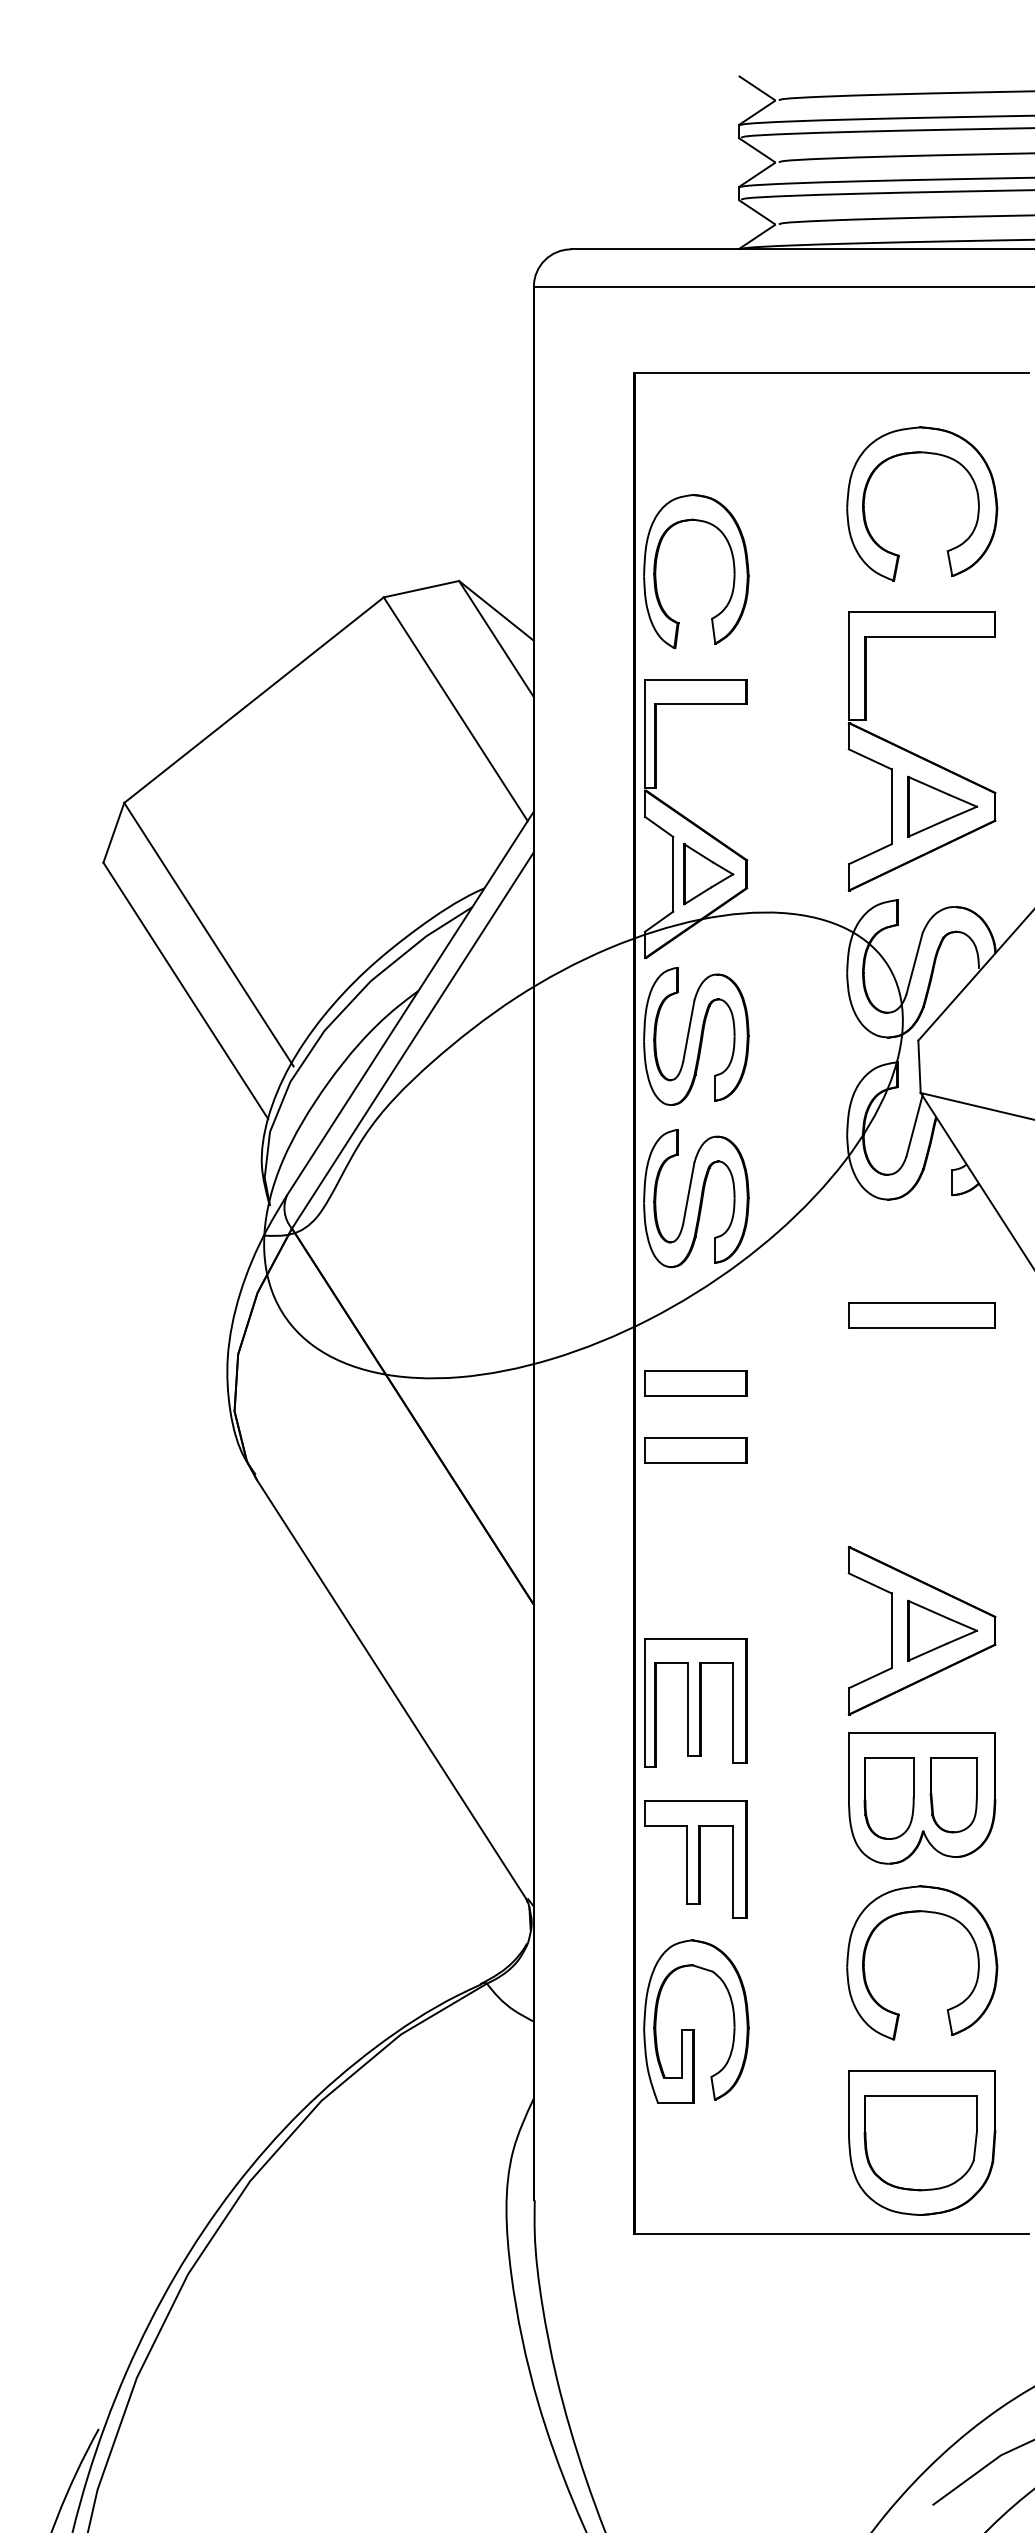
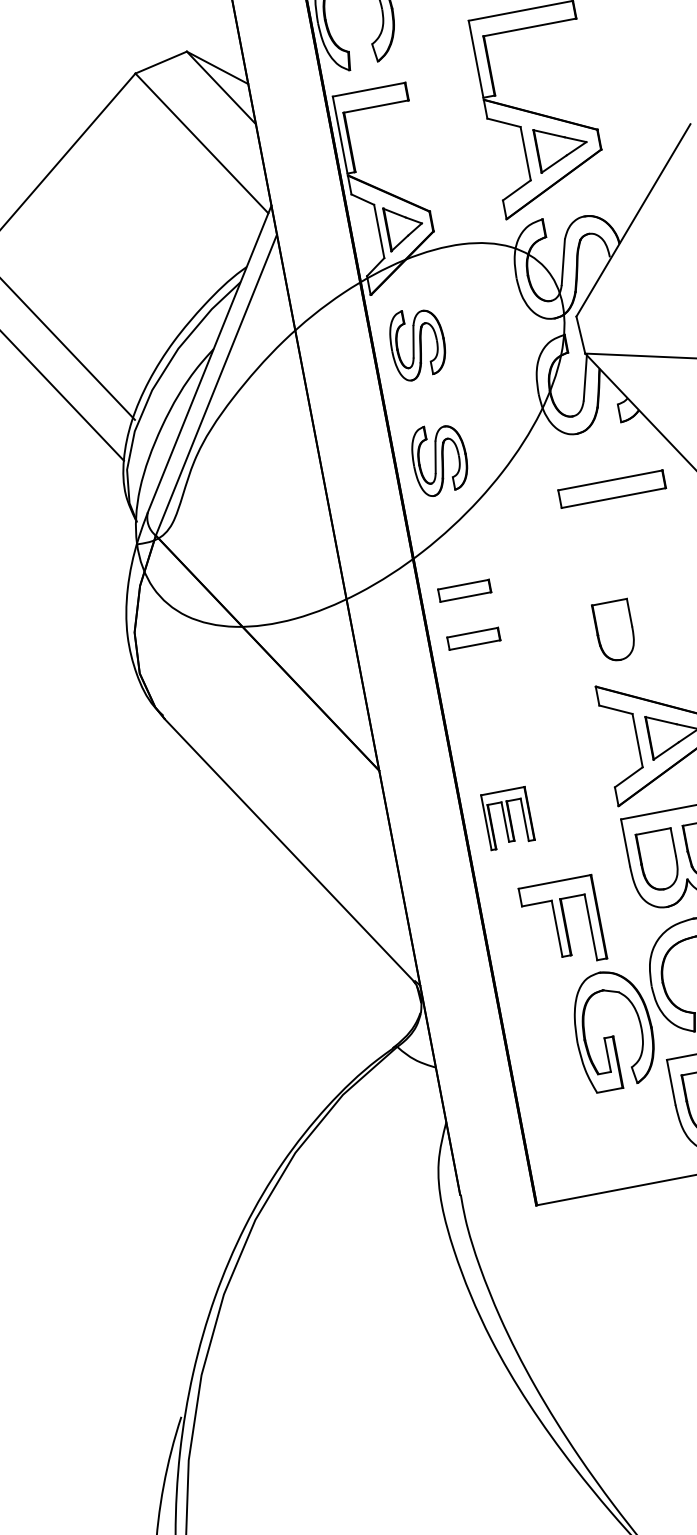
part: (696, 1036) -> (417, 343), size x0.7
part: (696, 1198) -> (439, 459), size x0.7
part: (921, 1315) -> (611, 489), moved
part: (695, 1383) -> (464, 591), size x0.7
part: (695, 1450) -> (473, 638), size x0.7
part: (888, 1476) -> (614, 631), added
part: (695, 1702) -> (507, 818), size x0.6
part: (695, 1859) -> (562, 923), moved
part: (694, 2029) -> (613, 1035), moved

